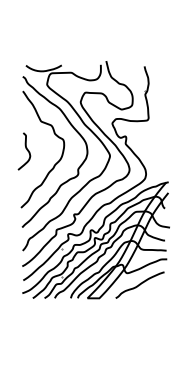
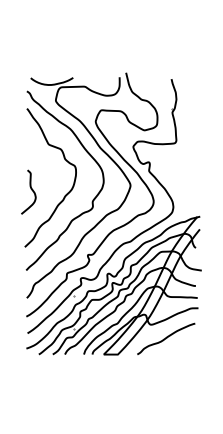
curve: (25, 149) -> (30, 189), moved

